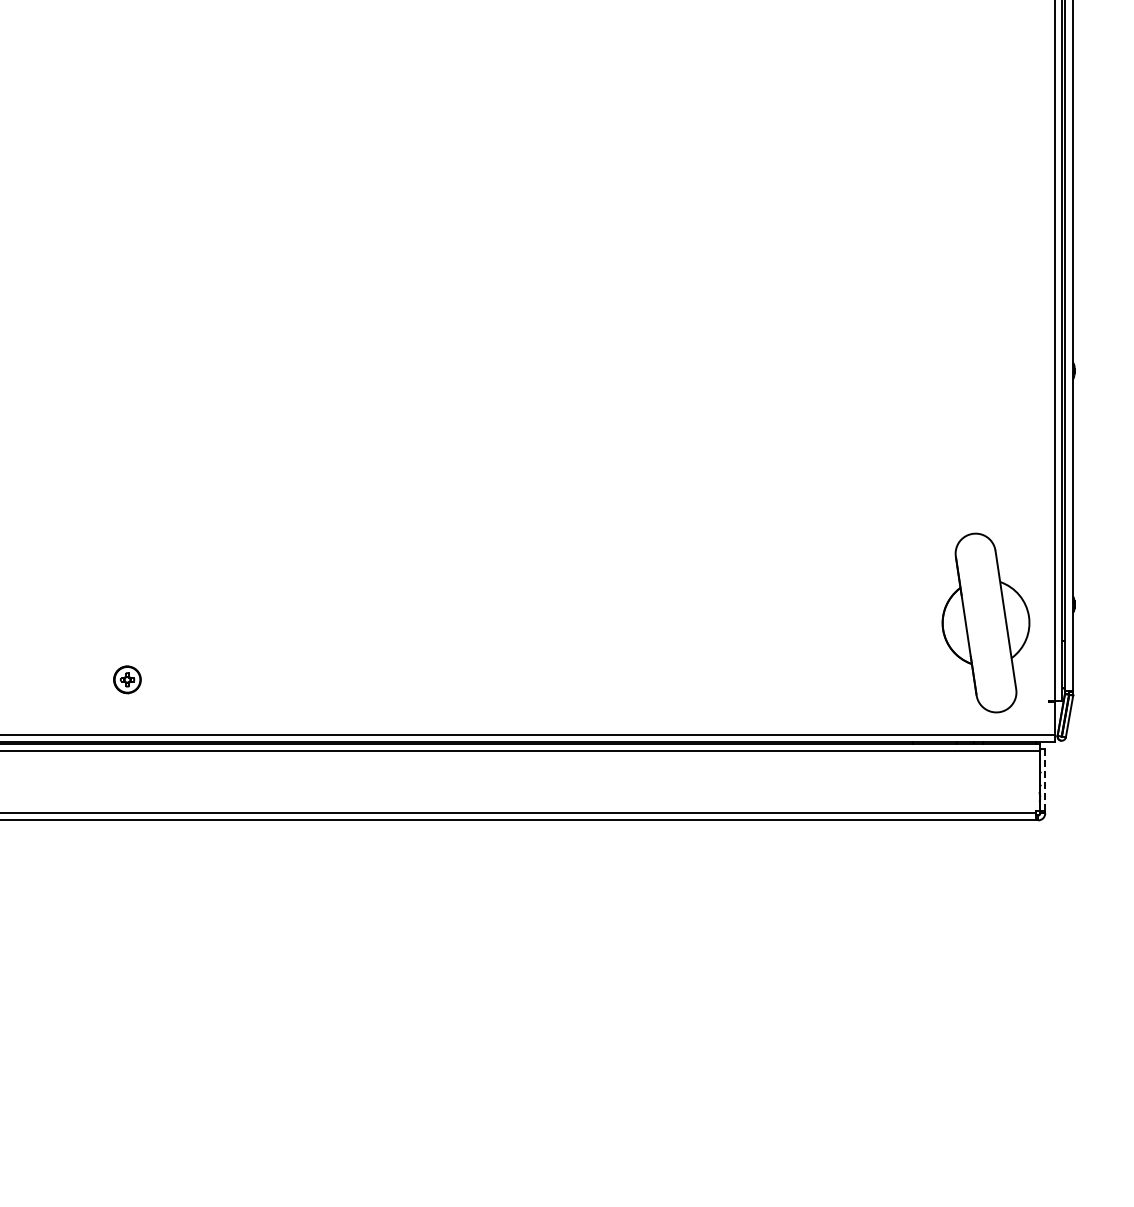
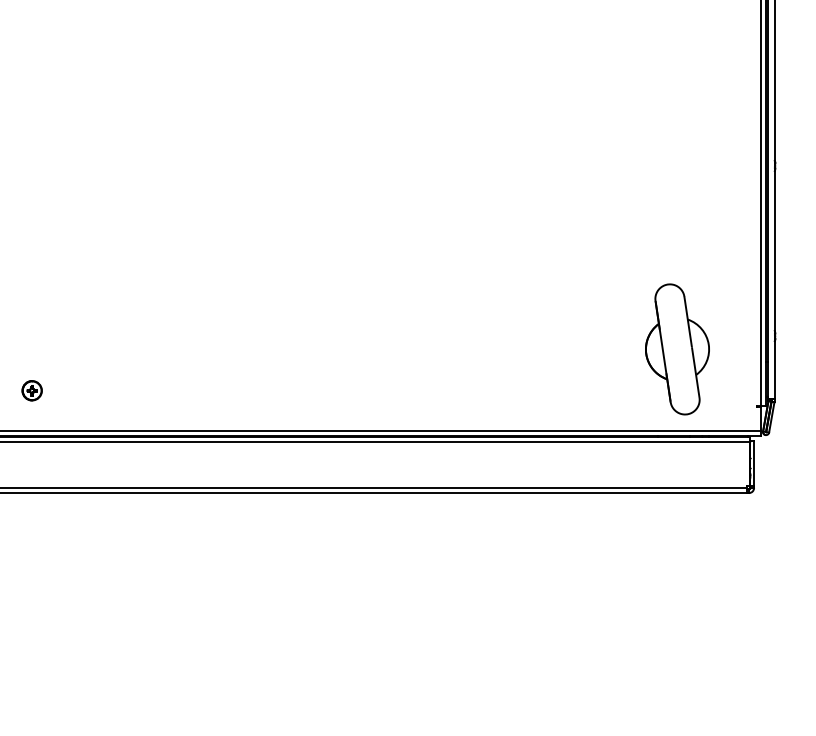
part: (985, 622) -> (677, 349), moved
part: (127, 679) -> (32, 390), moved
line: (1045, 779) -> (754, 463), dashed -> solid

